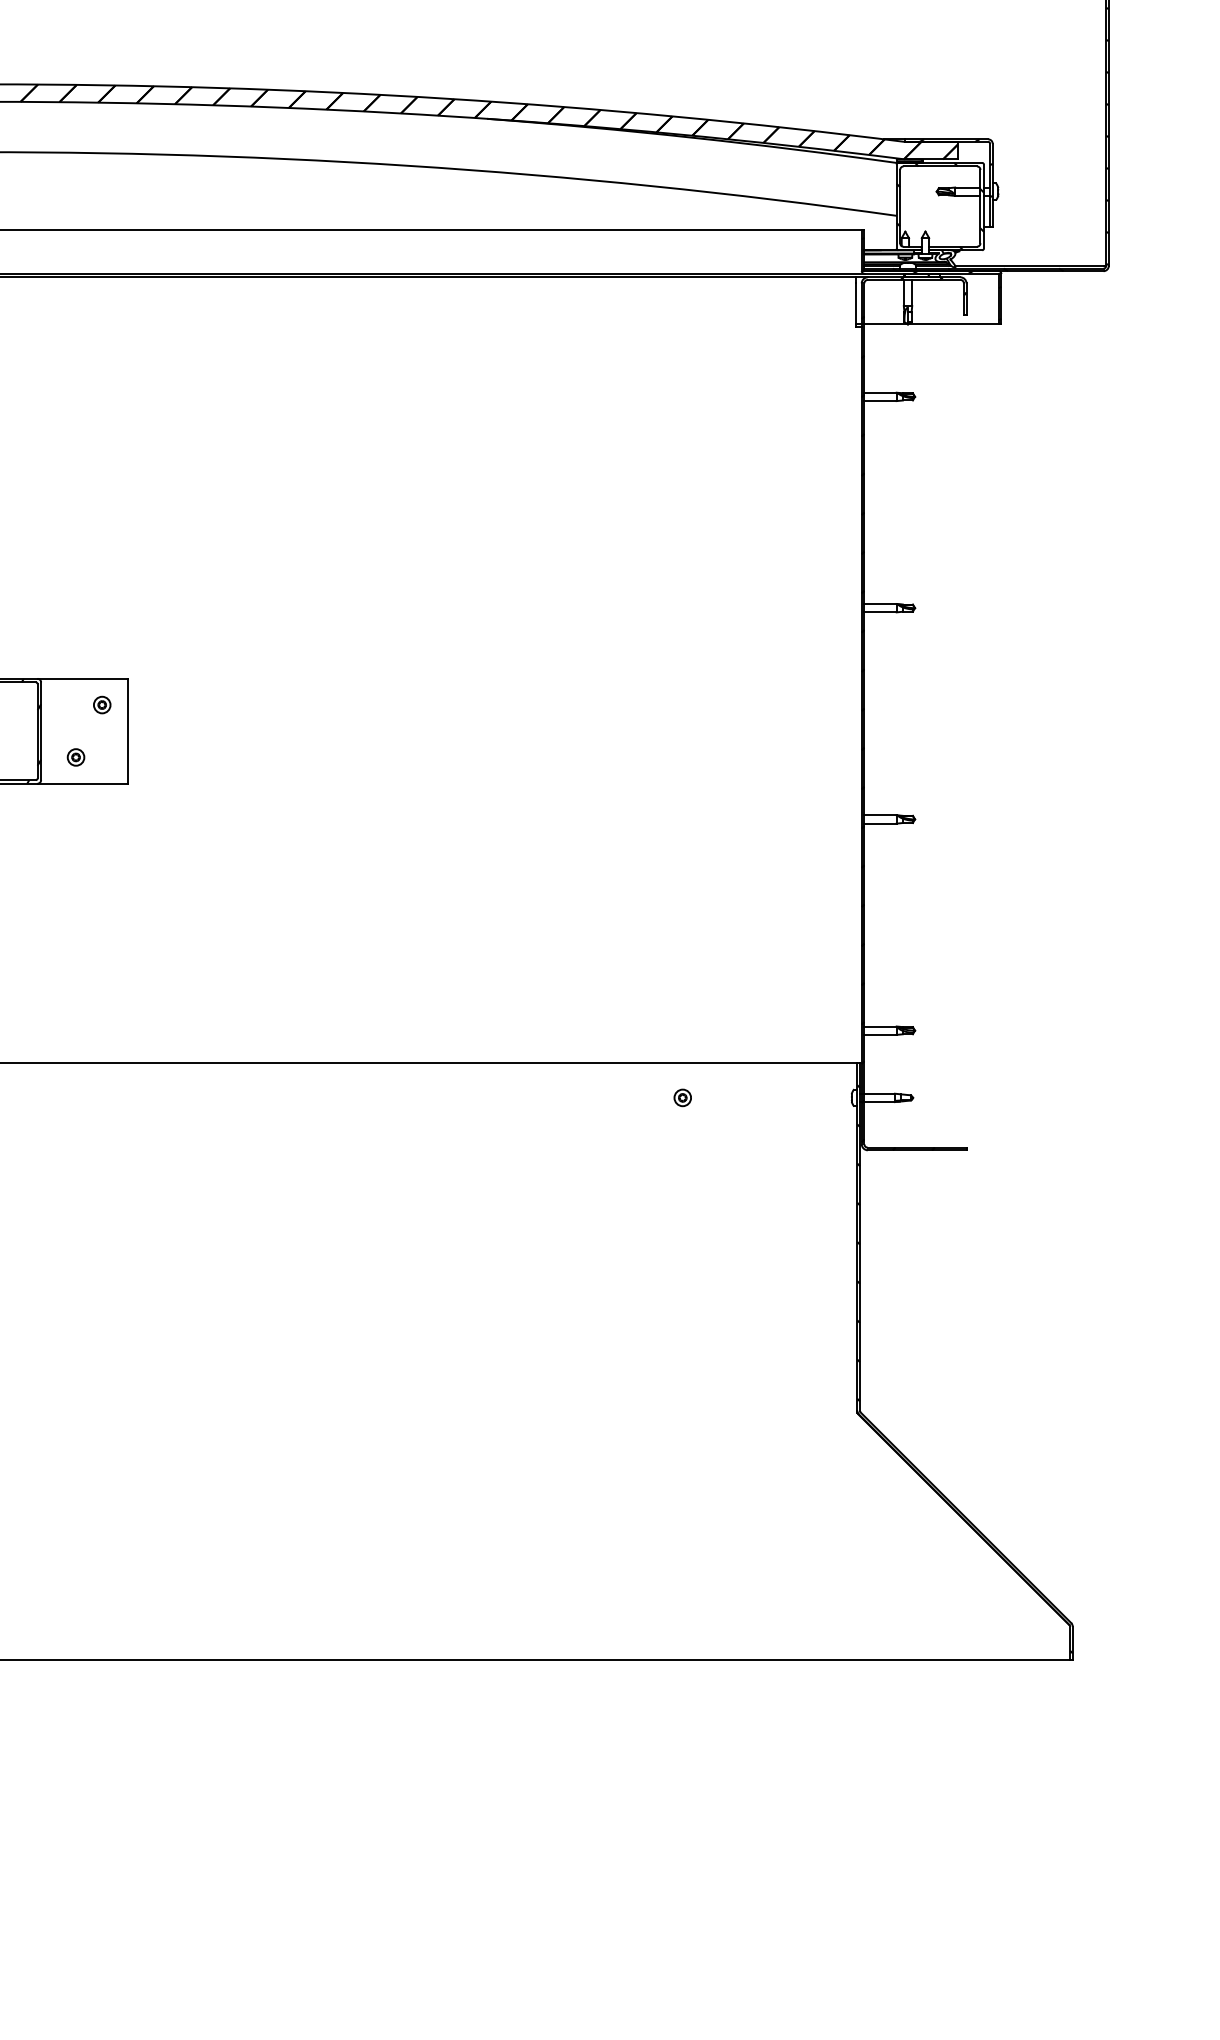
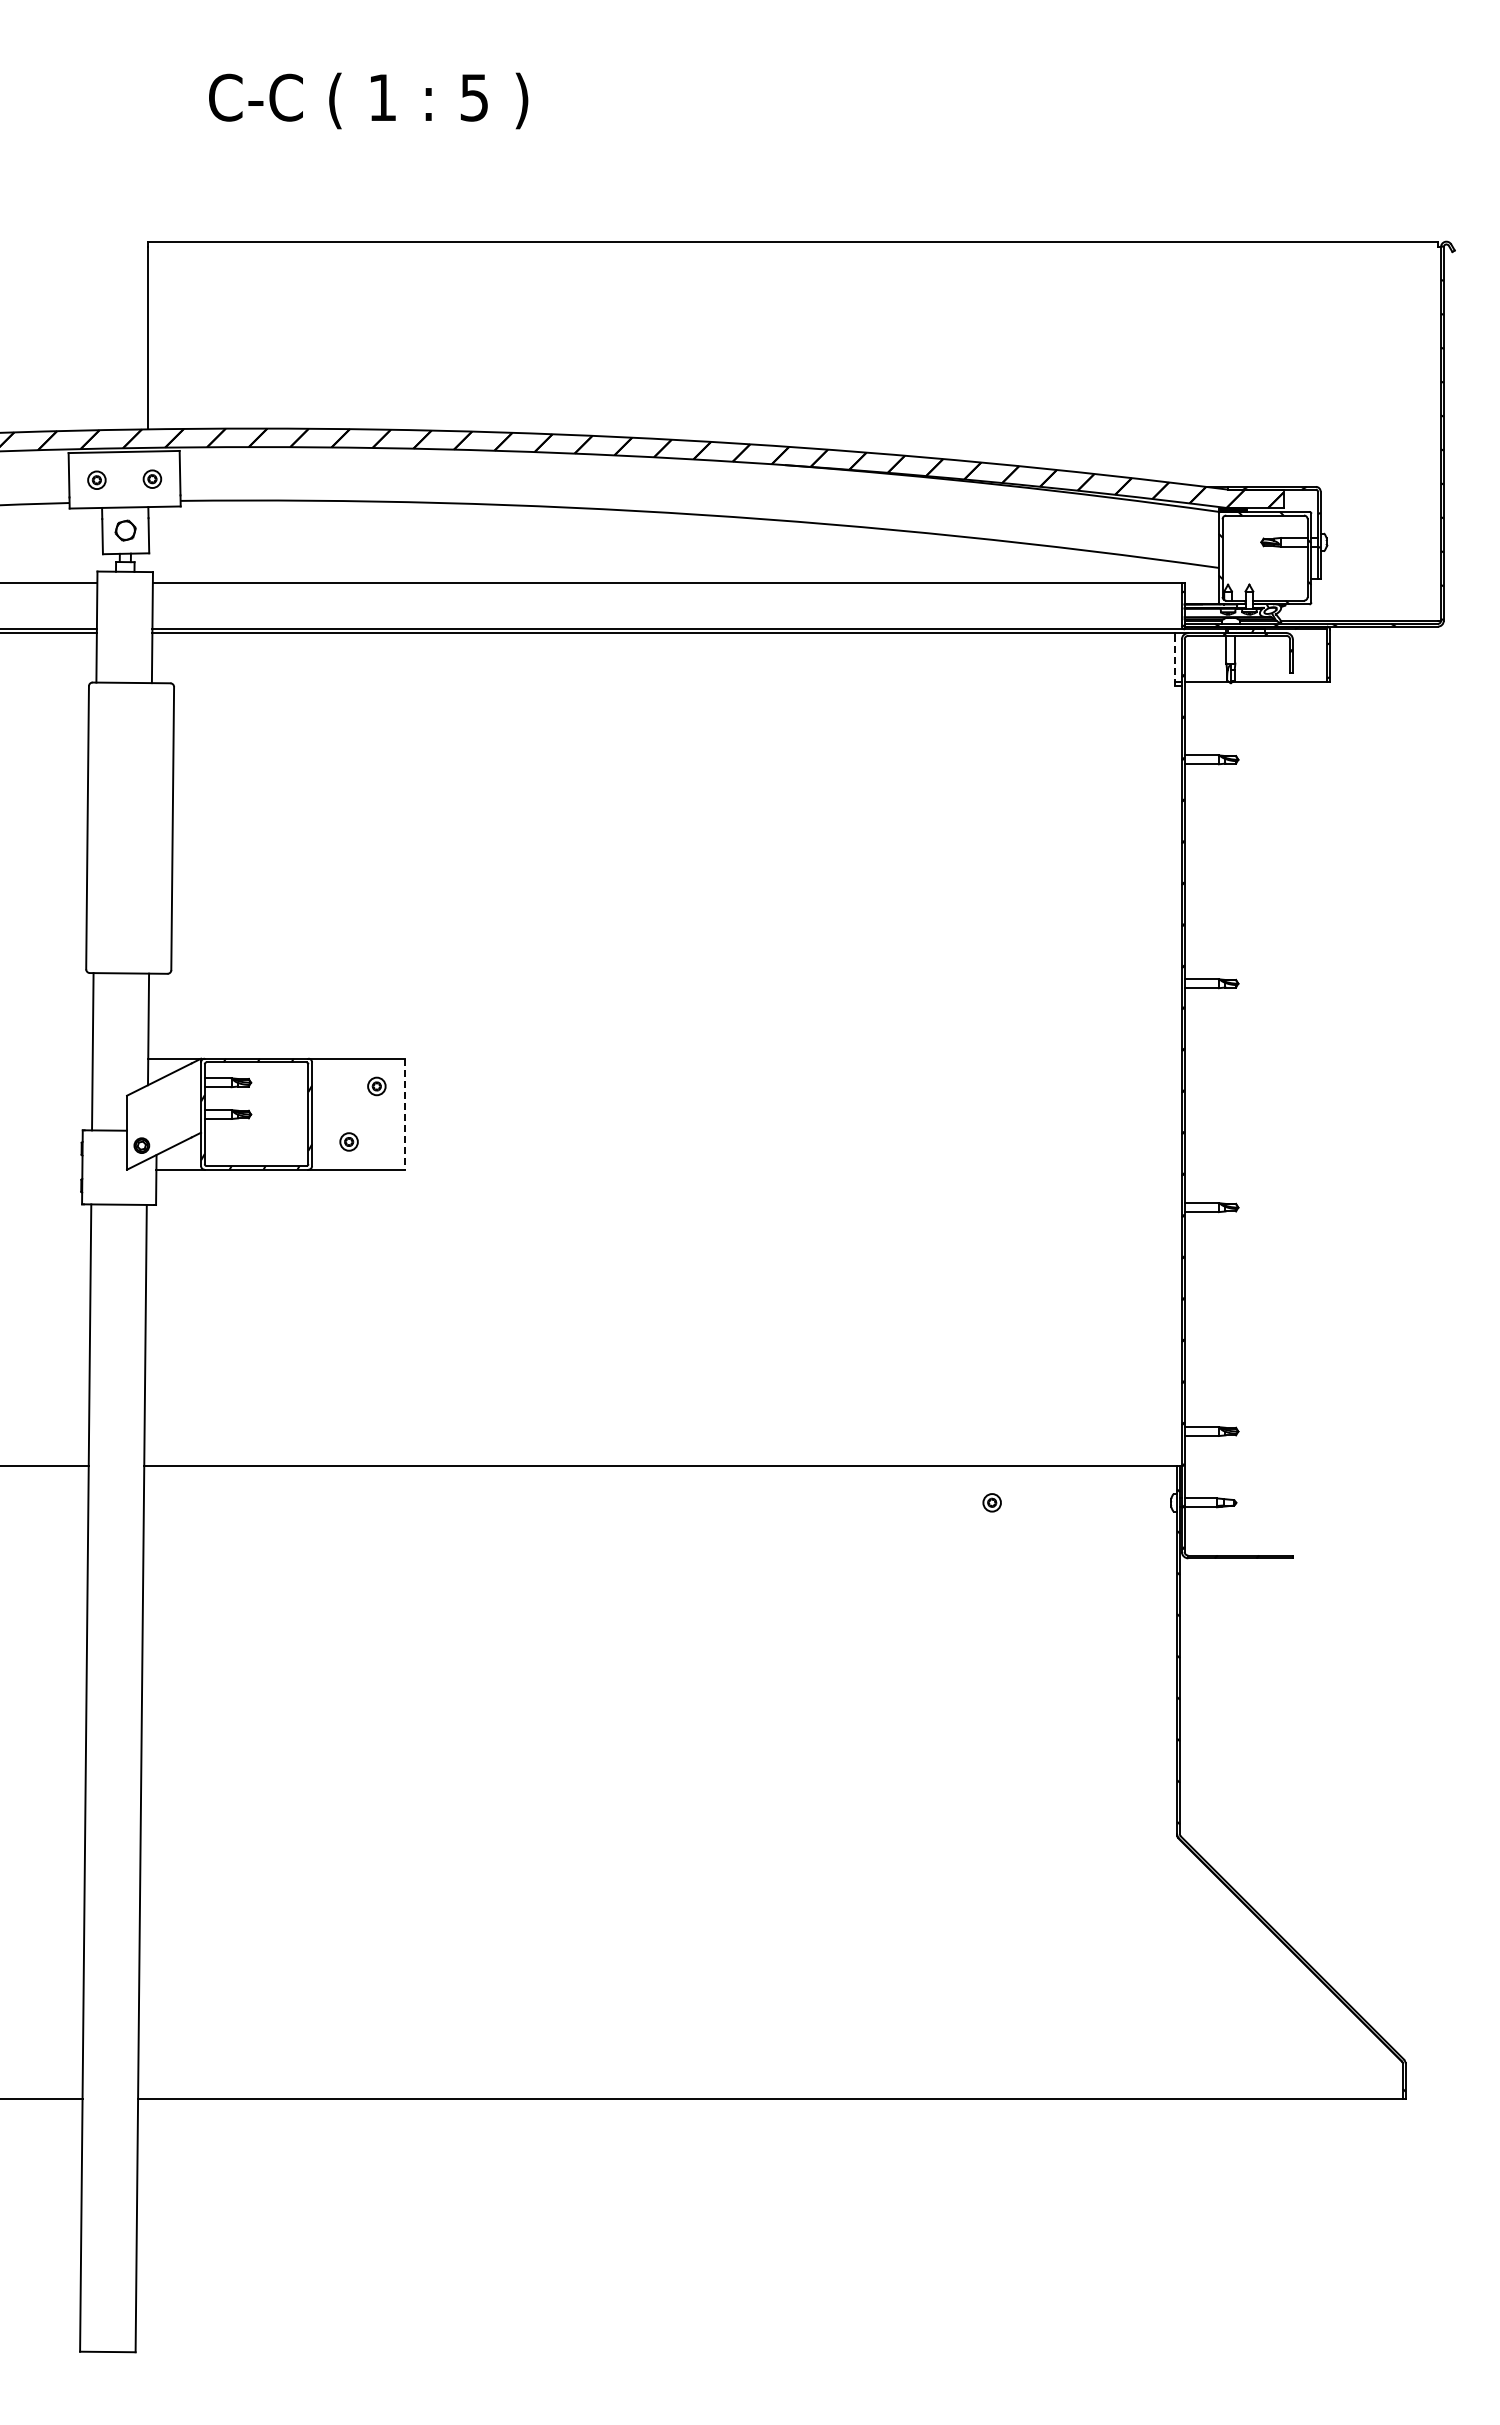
line: (855, 305) -> (1175, 662), solid -> dashed
line: (128, 731) -> (404, 1114), solid -> dashed

